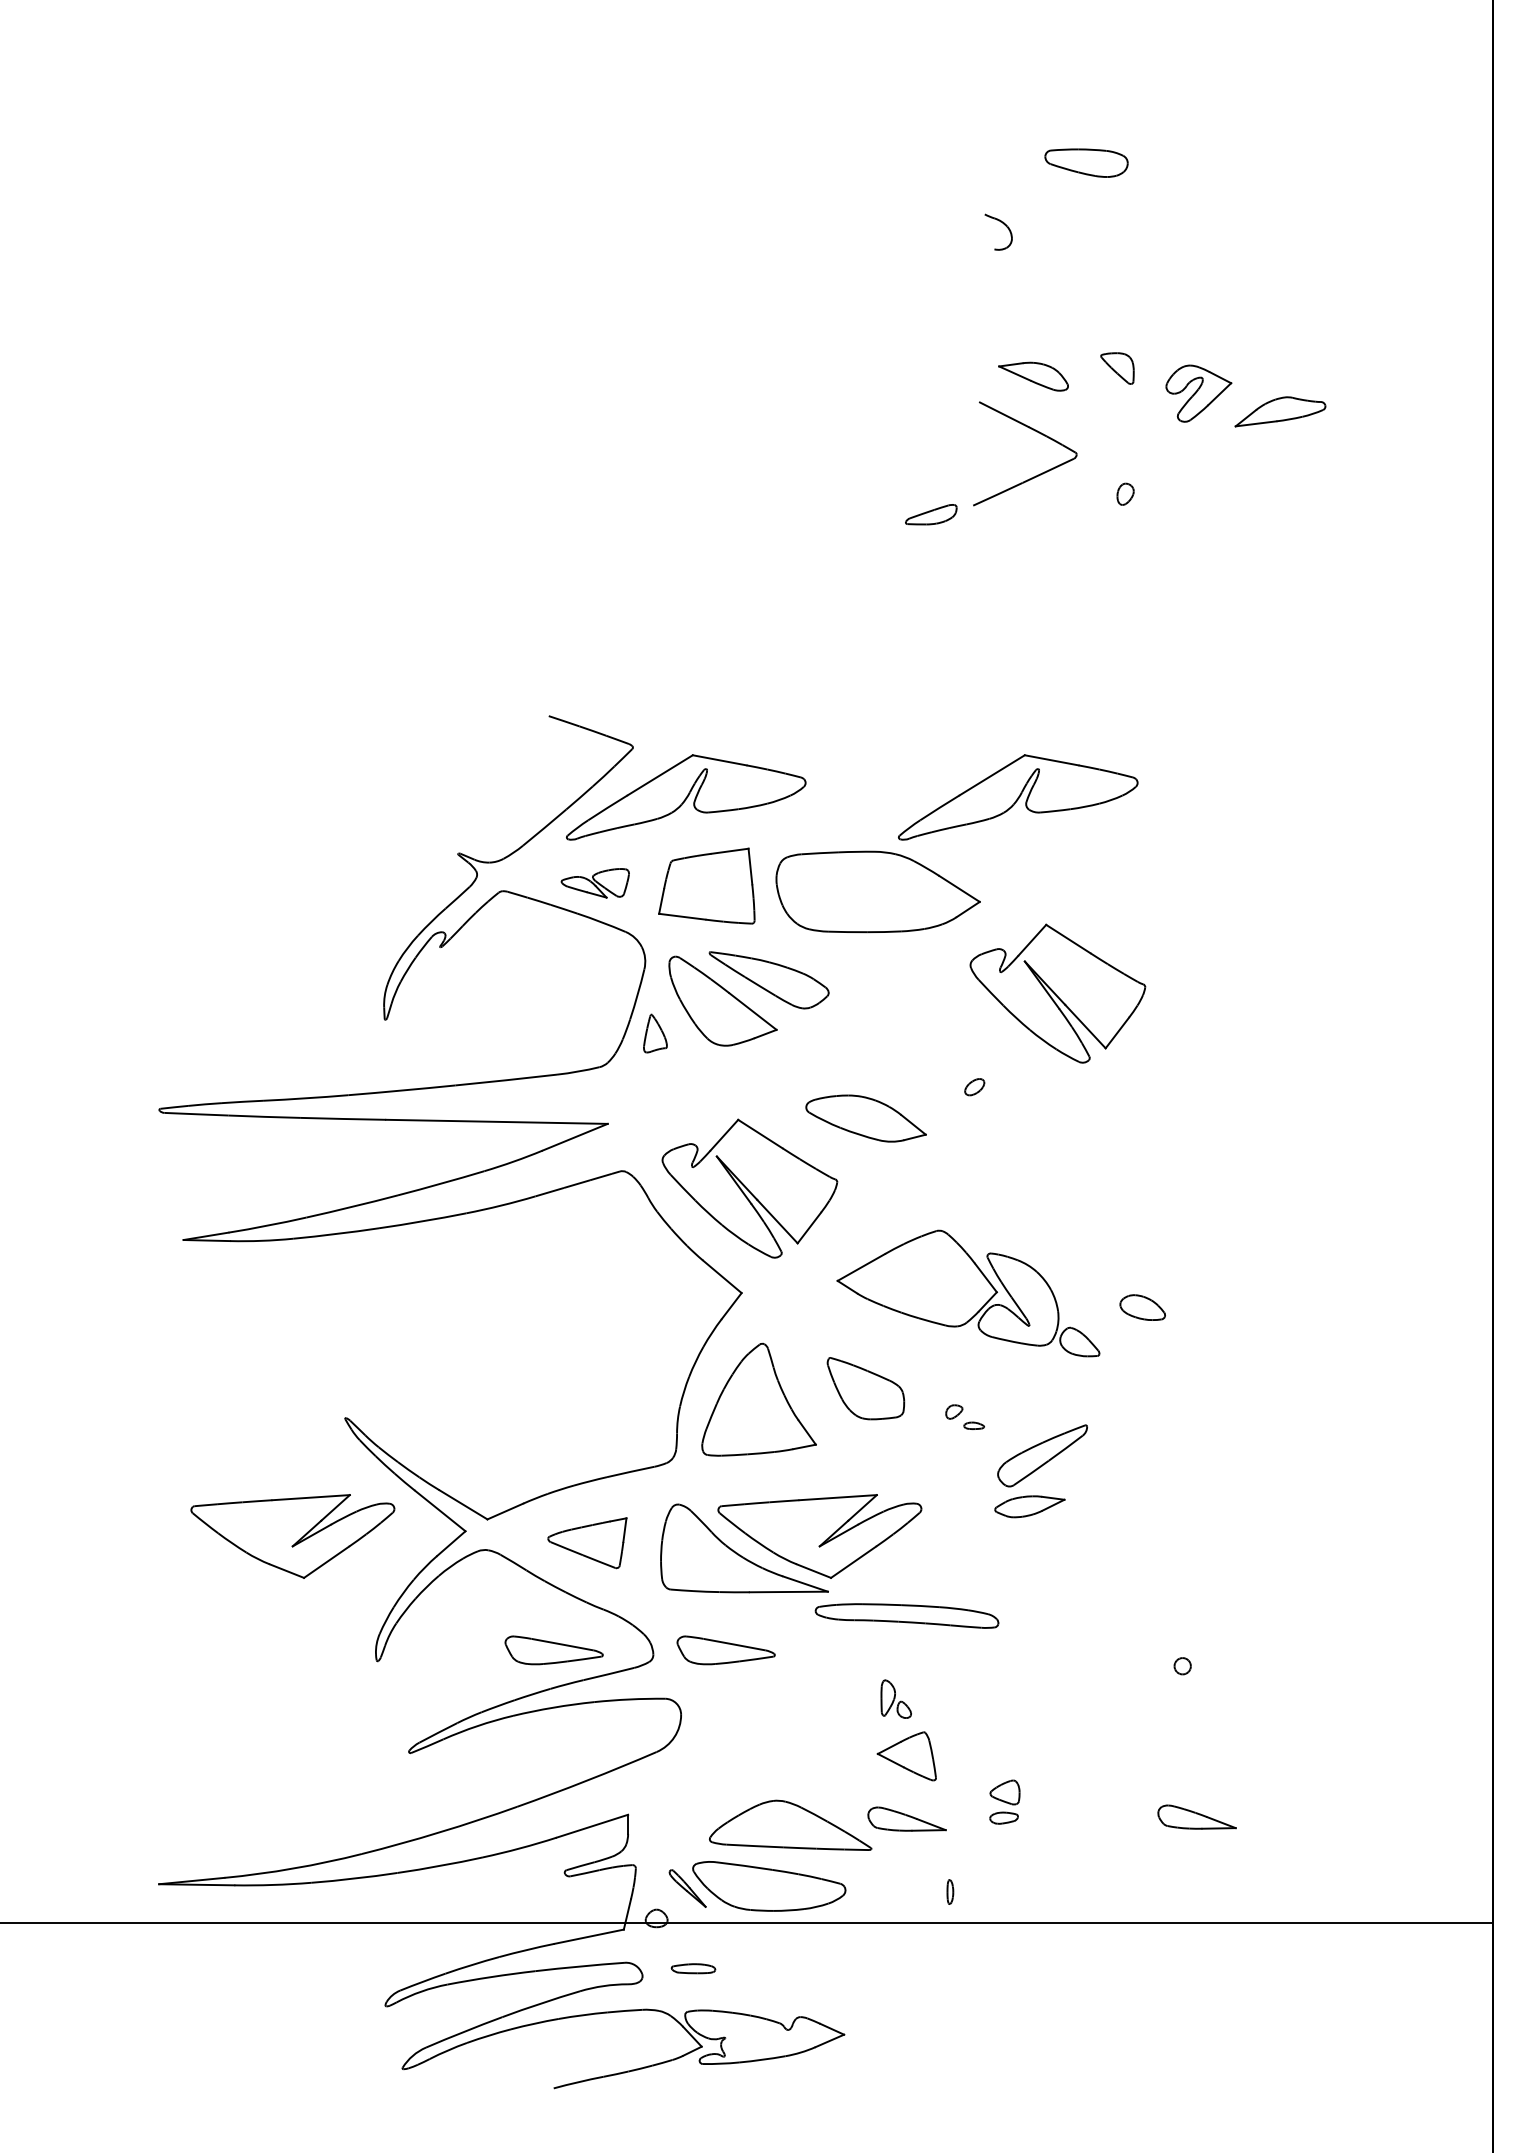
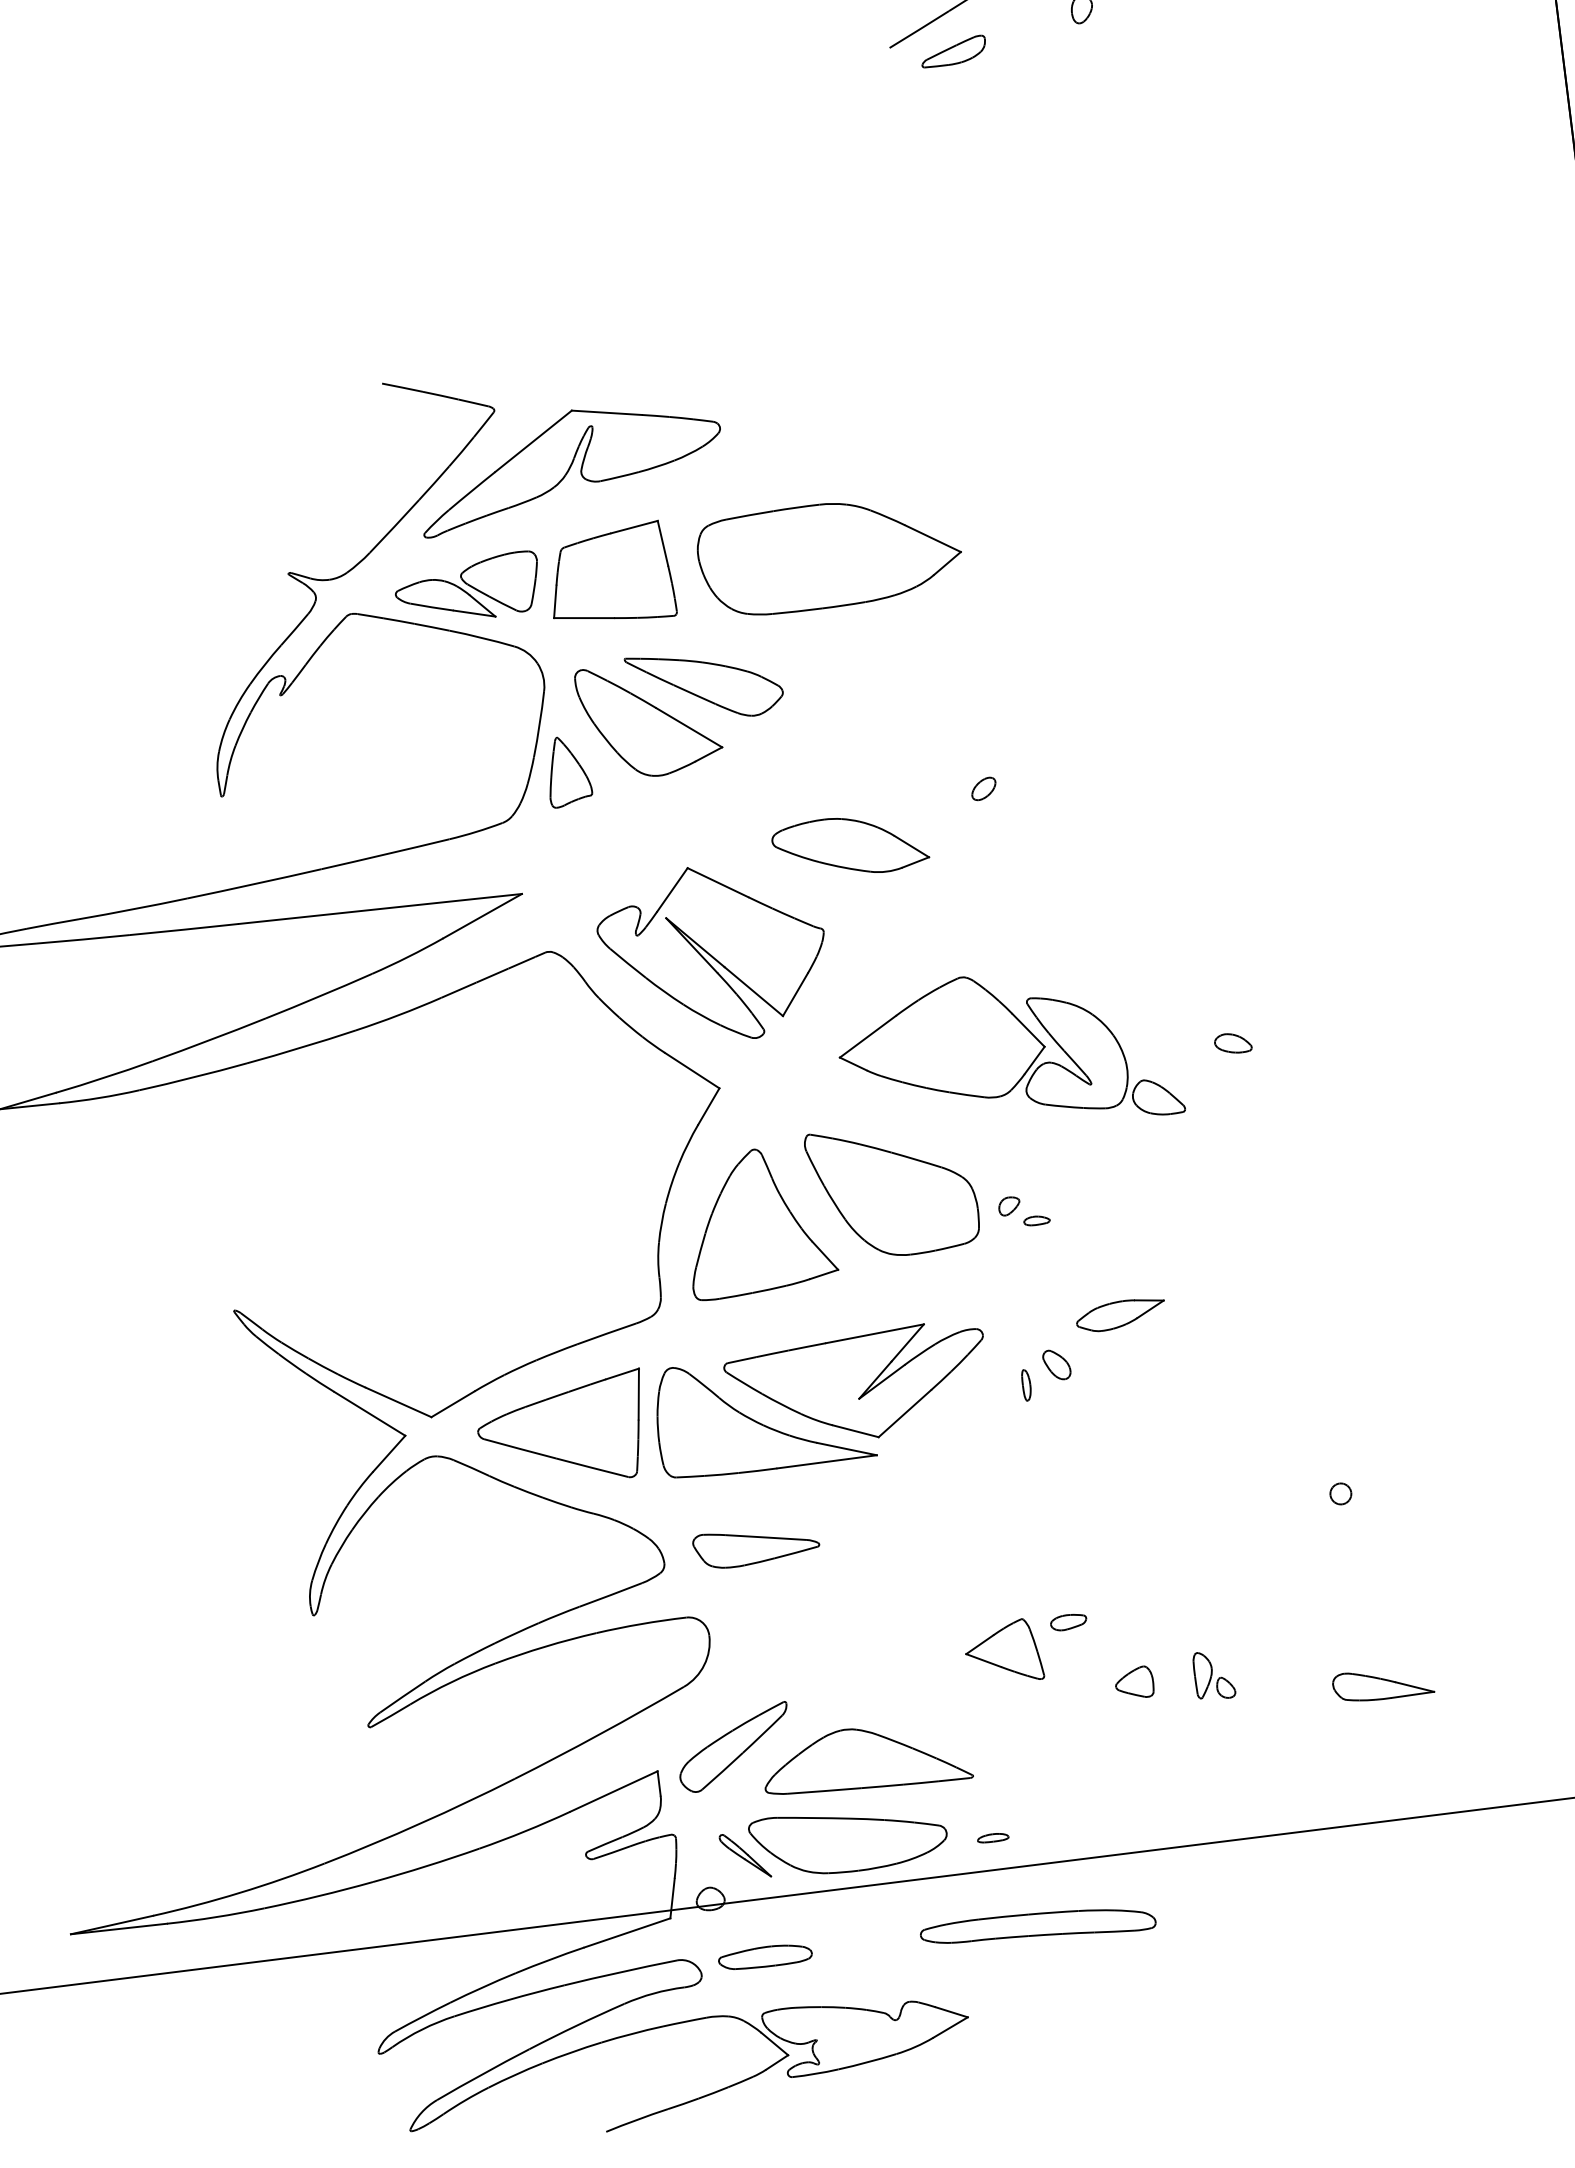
part: (931, 514) -> (953, 51), moved
part: (1018, 797) -> (993, 412), removed
part: (595, 883) -> (468, 589), size x1.67
part: (1057, 993) -> (1074, 656), removed
part: (655, 1033) -> (568, 771), size x1.43
part: (1142, 1307) -> (1232, 1043), size x0.62
part: (865, 1388) -> (892, 1190), size x1.67
part: (1042, 1455) -> (734, 1747), moved
part: (292, 1536) -> (185, 1469), removed
part: (975, 1538) -> (1056, 1364), added
part: (587, 1542) -> (562, 1430), size x1.67
part: (906, 1615) -> (1037, 1926), moved
part: (553, 1650) -> (536, 1573), removed
part: (895, 1698) -> (1212, 1674), moved
part: (1003, 1817) -> (1067, 1621), moved
part: (906, 1818) -> (1013, 1731), removed
part: (950, 1891) -> (1026, 1384), moved
part: (880, 1898) -> (992, 1837), added
part: (693, 1968) -> (765, 1956), size x1.67

